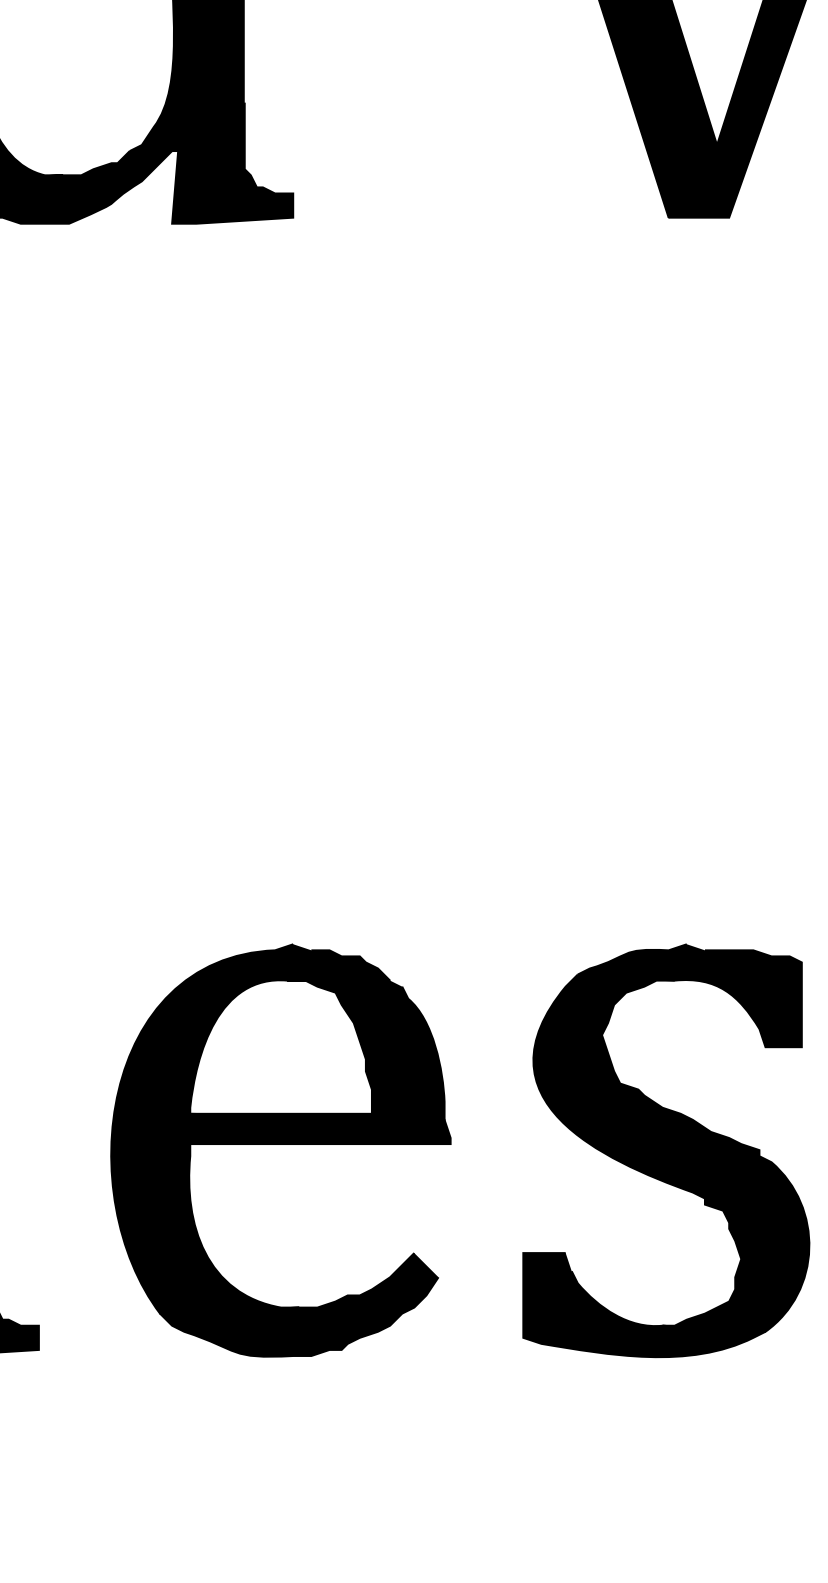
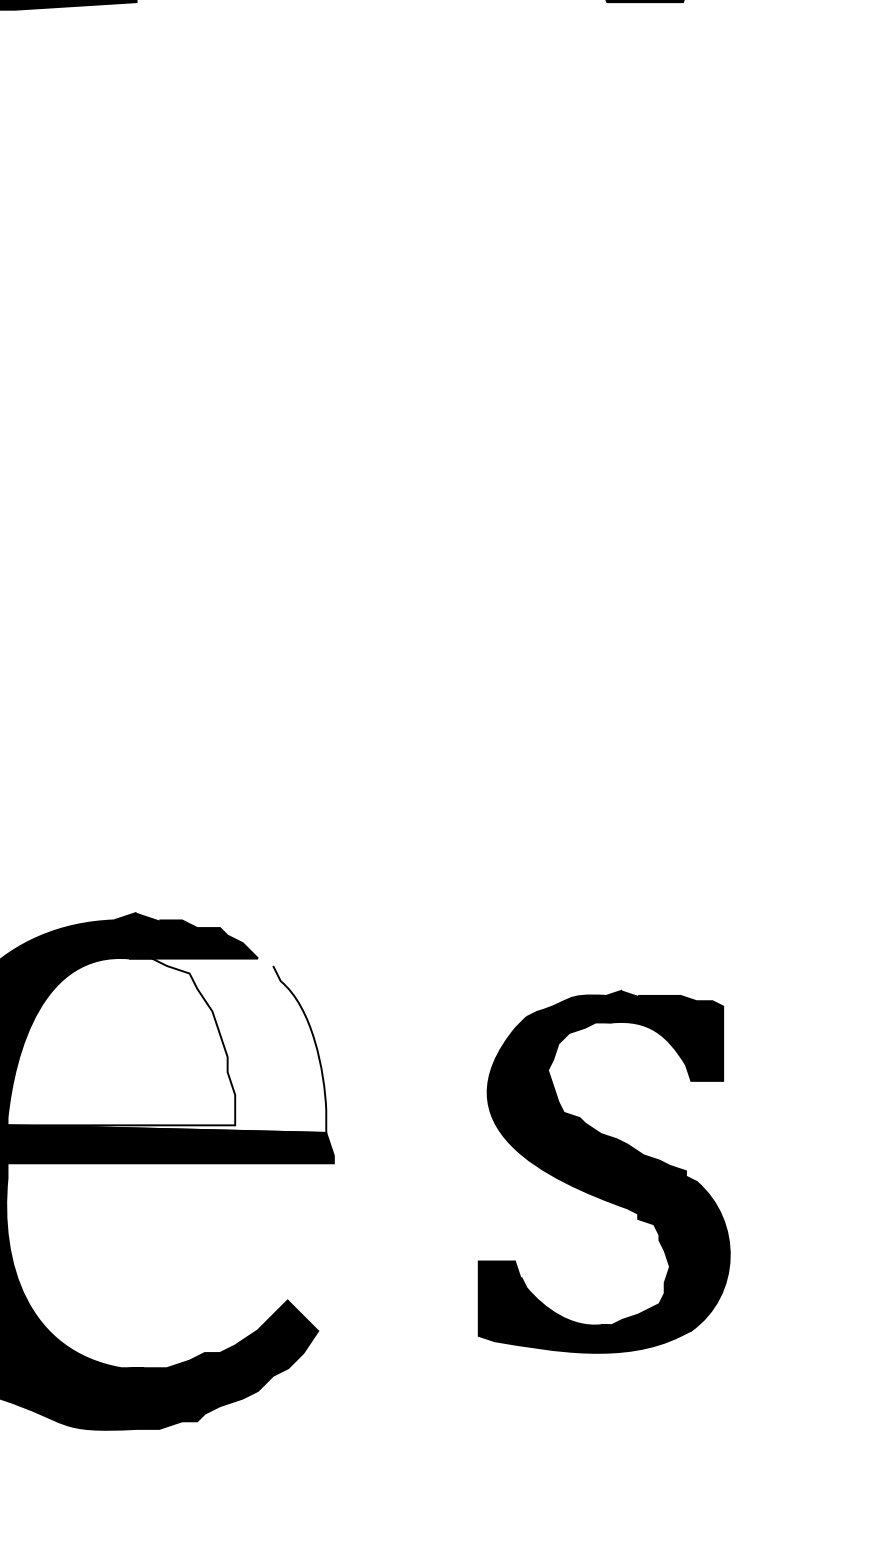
fill: (317, 1049) -> (166, 1044), removed
part: (666, 1150) -> (604, 1171), size x0.7

